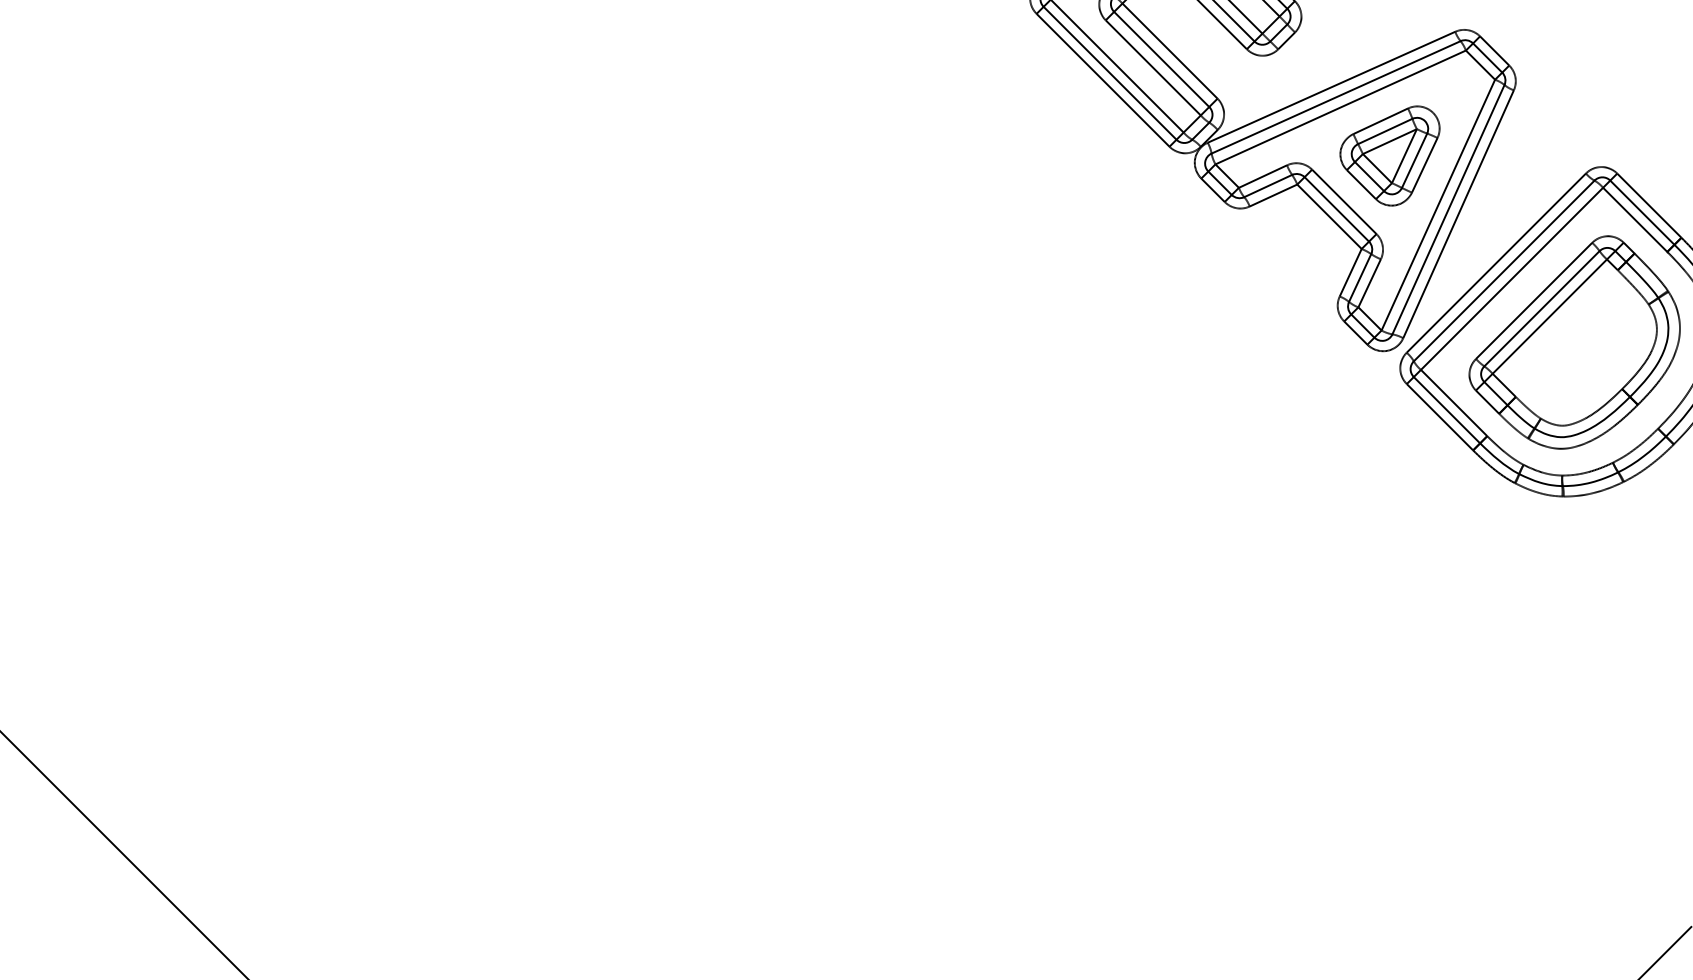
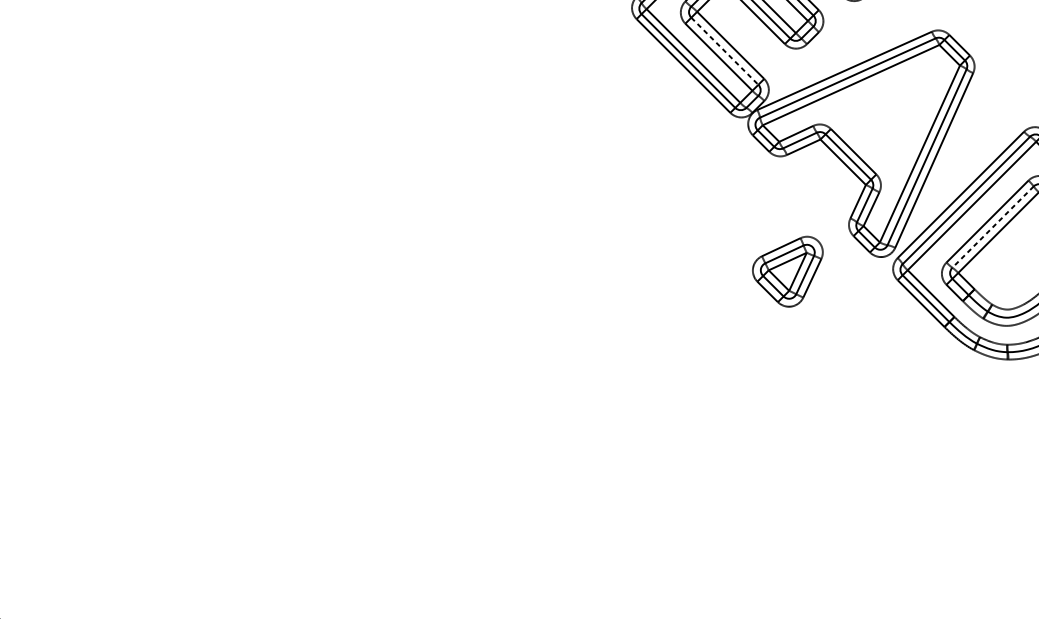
line: (1162, 59) -> (725, 51), solid -> dashed
part: (1389, 155) -> (787, 271), moved
line: (1541, 309) -> (992, 227), solid -> dashed

